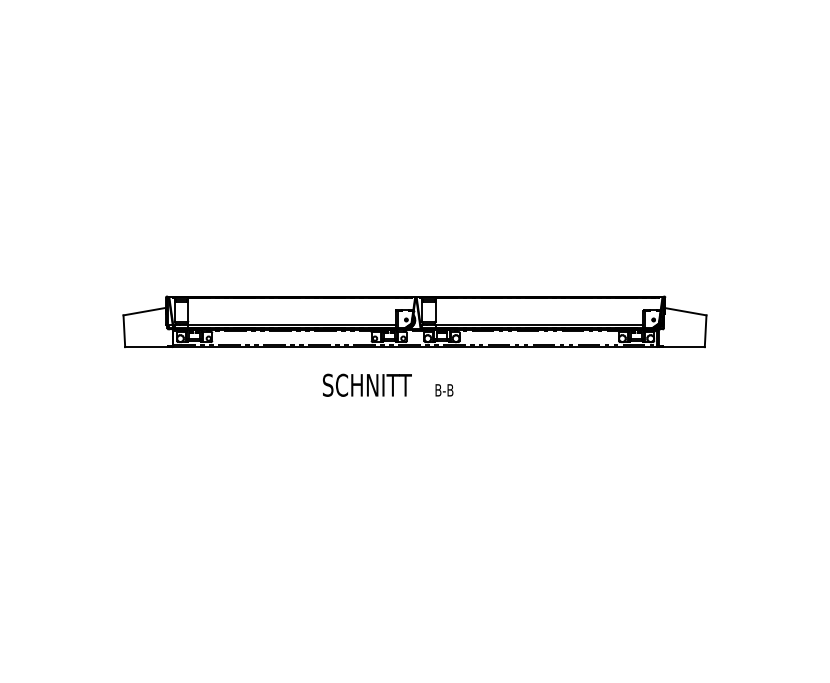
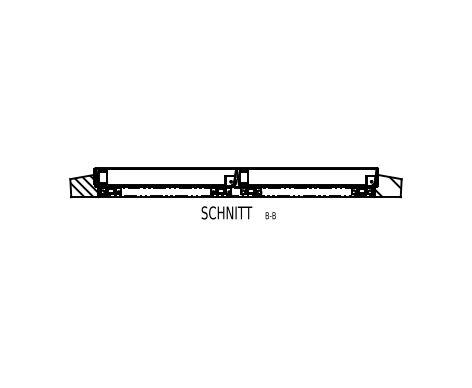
hatch: (148, 328) -> (84, 186), added
hatch: (681, 330) -> (387, 187), added
text: (387, 384) -> (238, 212), moved

